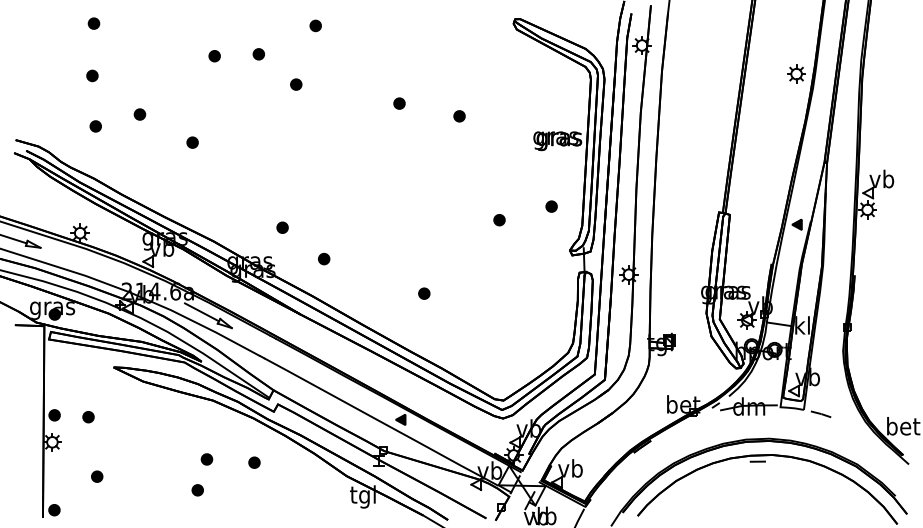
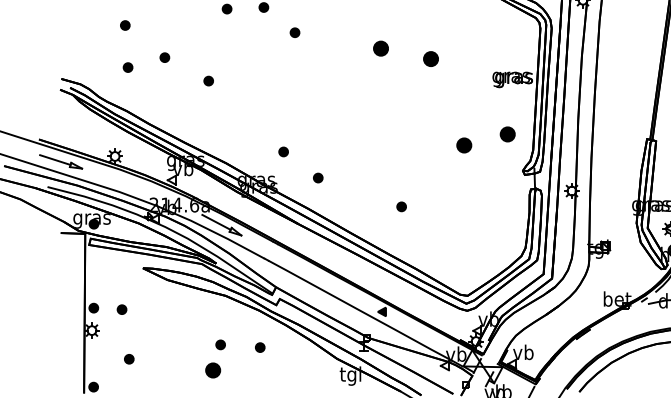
part: (399, 103) -> (380, 48), size x1.6
part: (459, 116) -> (430, 59), size x1.6
part: (551, 206) -> (507, 134), size x1.6
part: (499, 220) -> (464, 145), size x1.6
part: (197, 490) -> (212, 370), size x1.6

